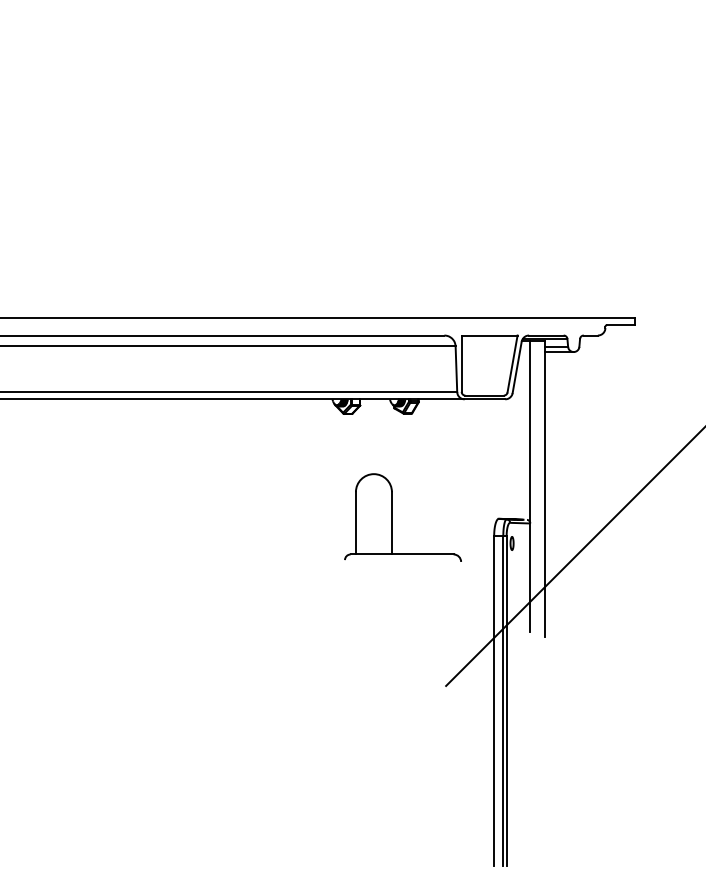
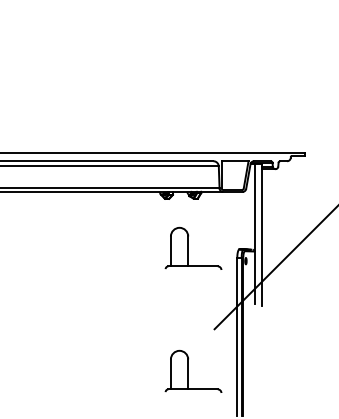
part: (402, 771) -> (193, 370), added

